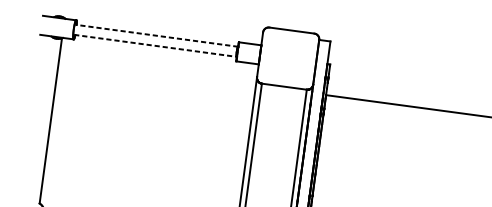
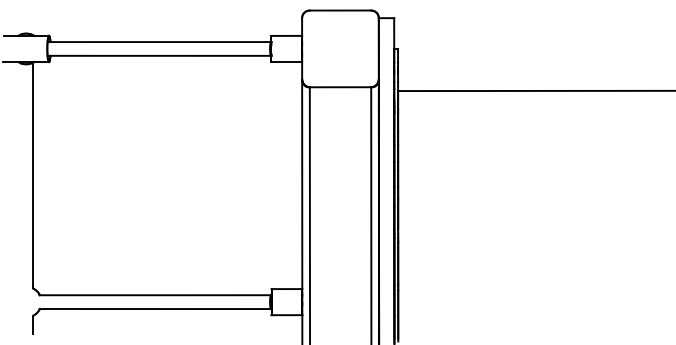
line: (156, 36) -> (159, 42), dashed -> solid
line: (155, 45) -> (160, 55), dashed -> solid

